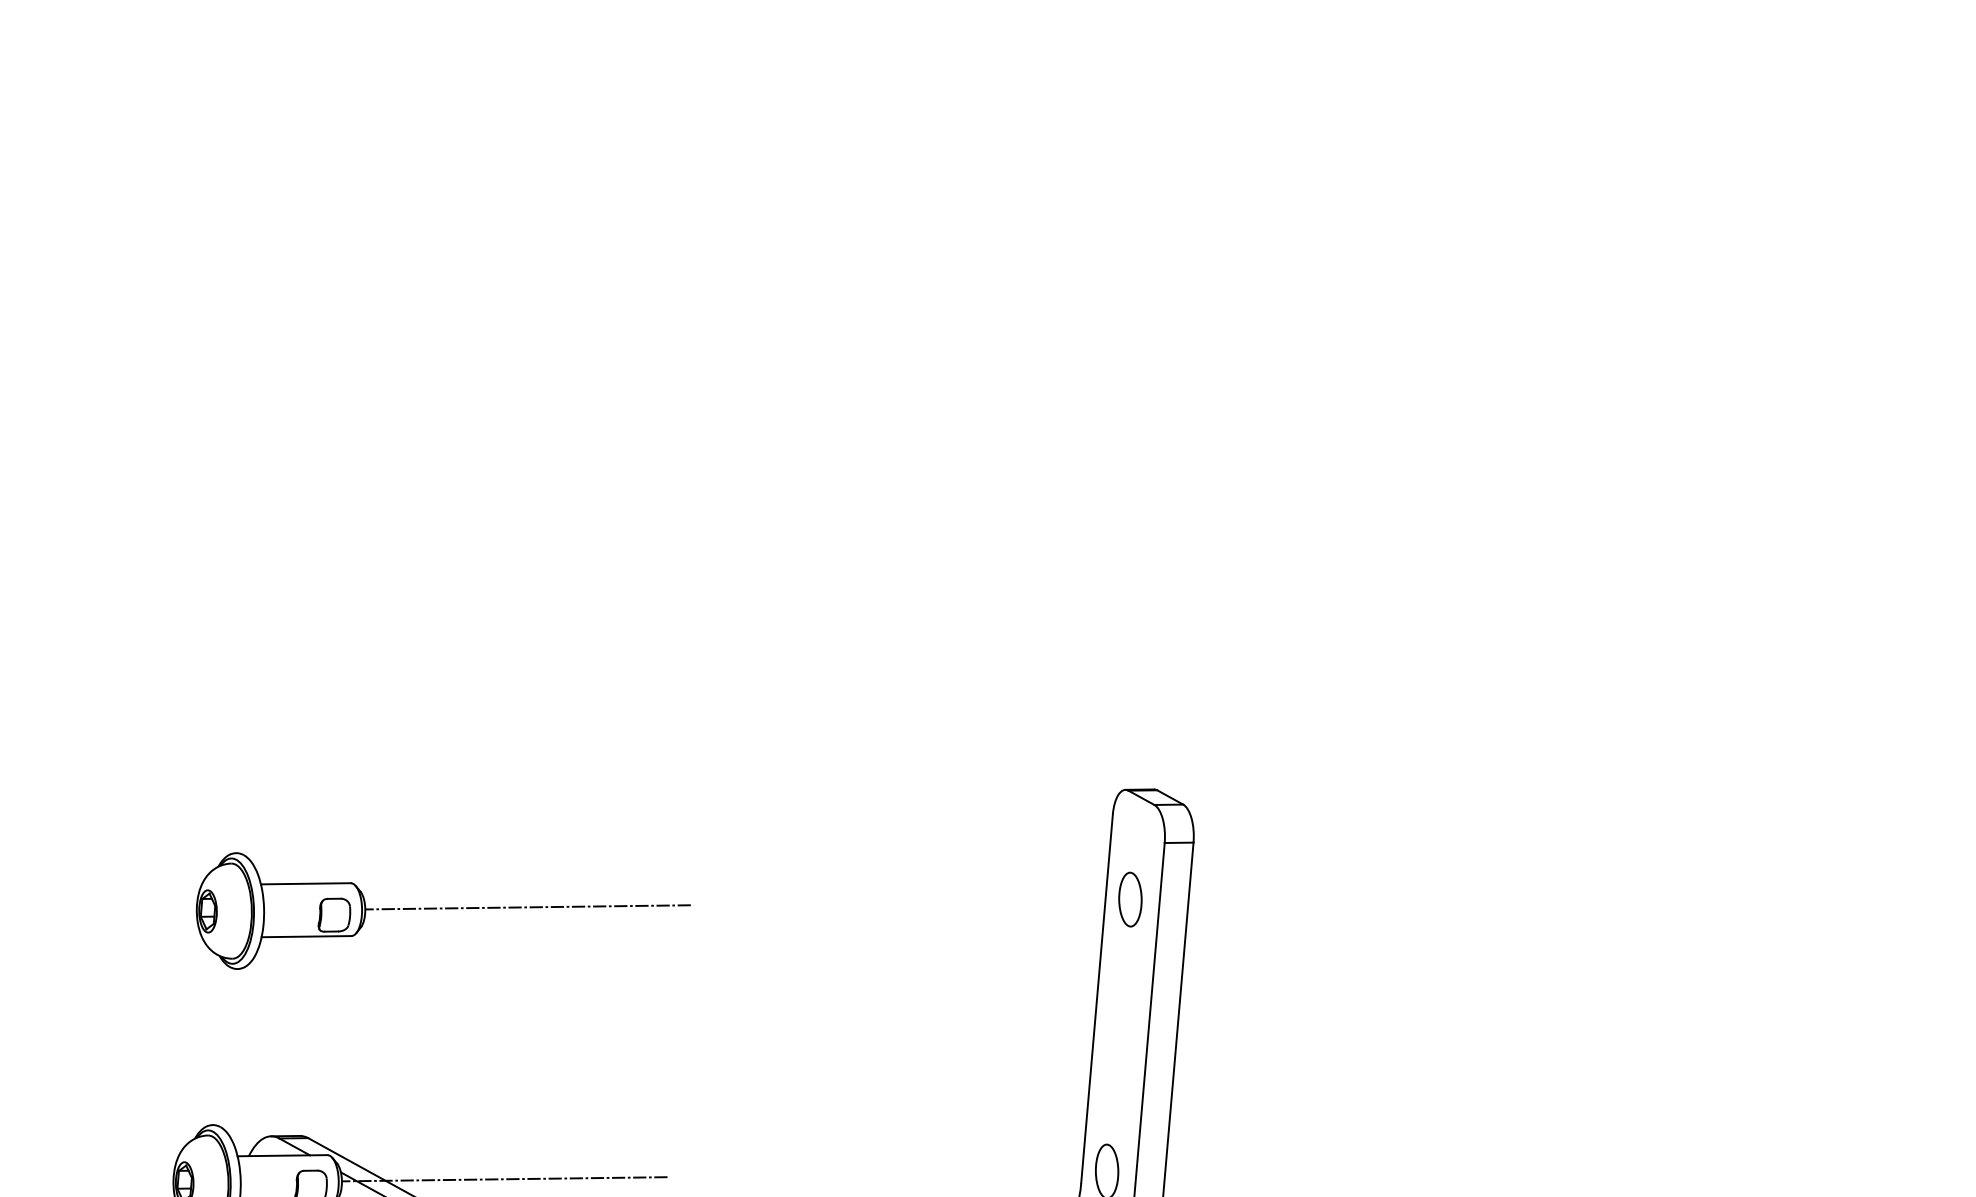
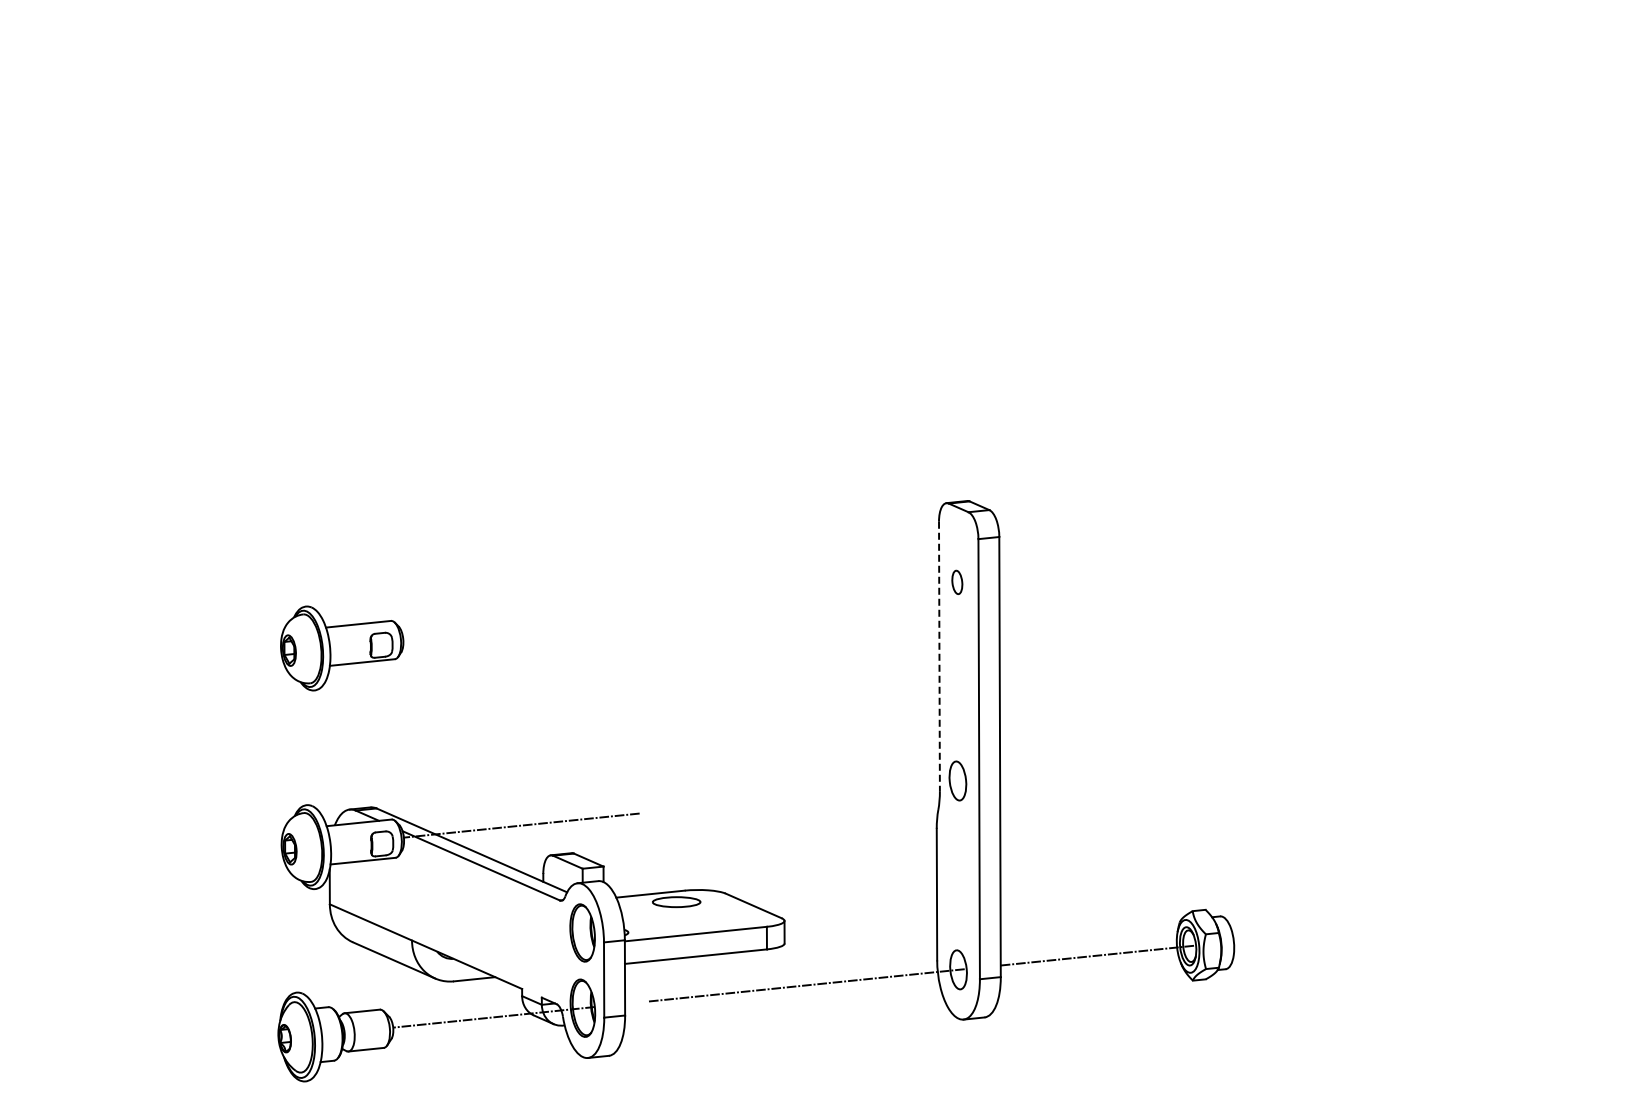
part: (1130, 899) -> (957, 582), size x0.6
line: (527, 906) -> (520, 626), removed
line: (1097, 998) -> (939, 656), solid -> dashed

